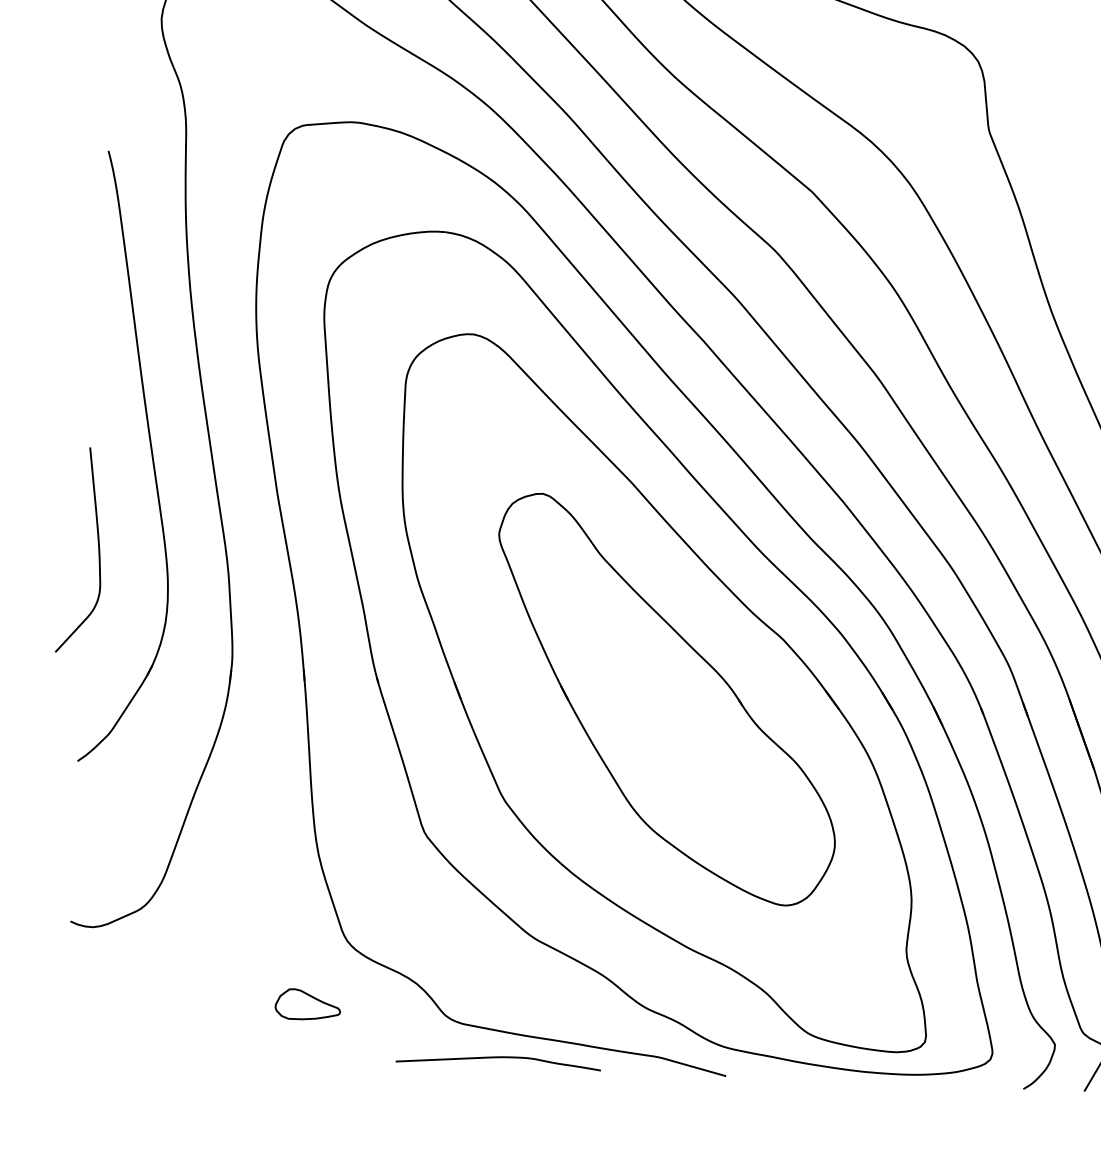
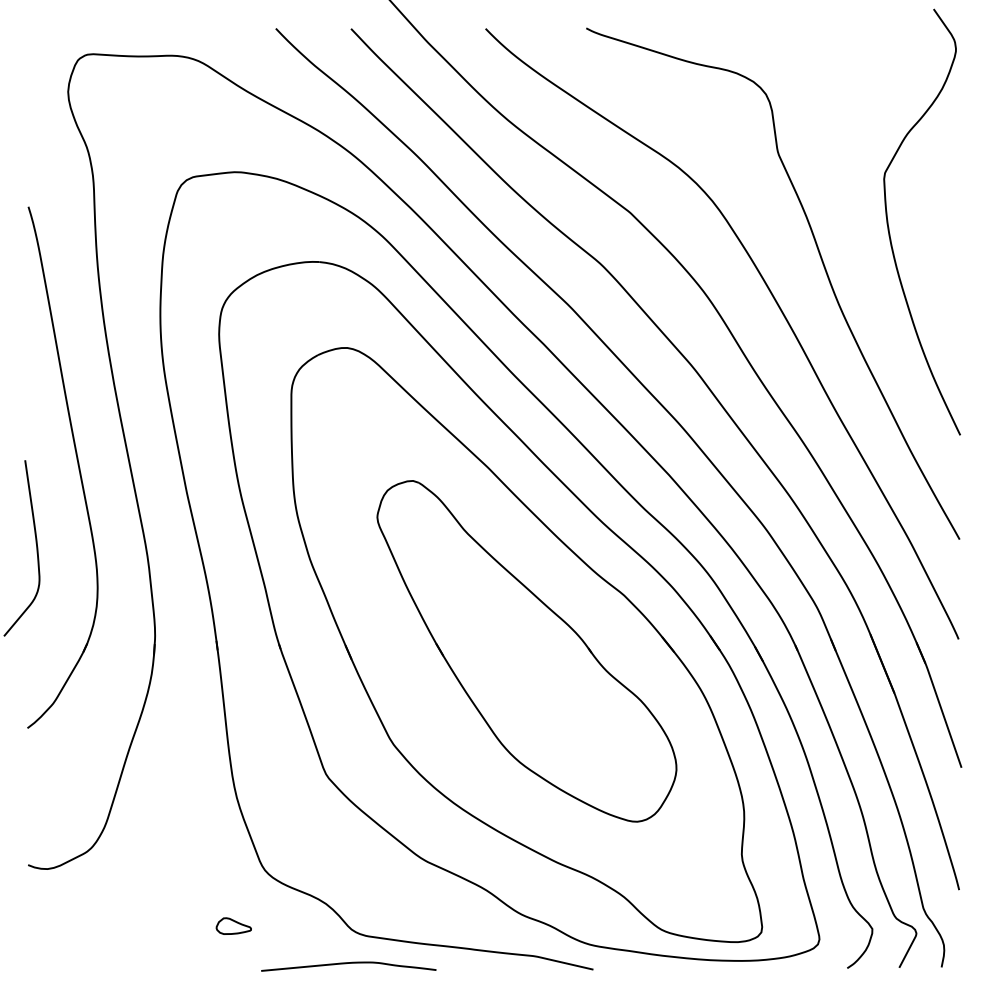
part: (307, 1003) -> (233, 925), size x0.62
curve: (495, 1058) -> (346, 964), moved

